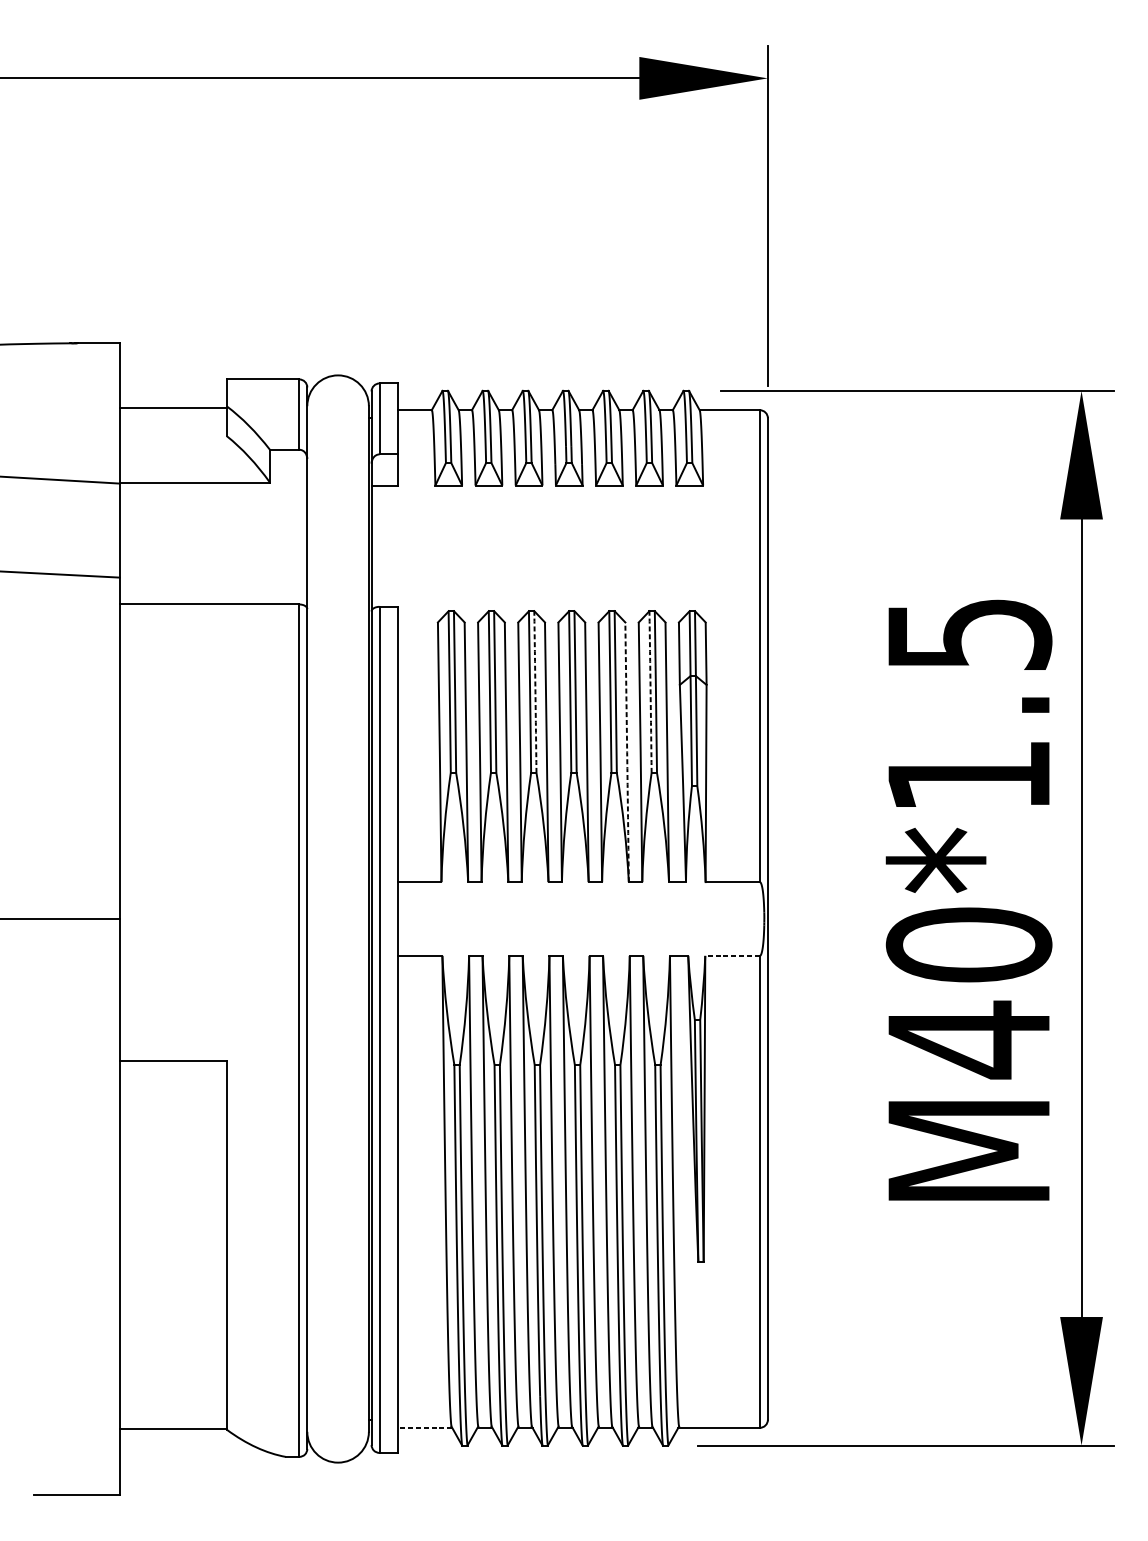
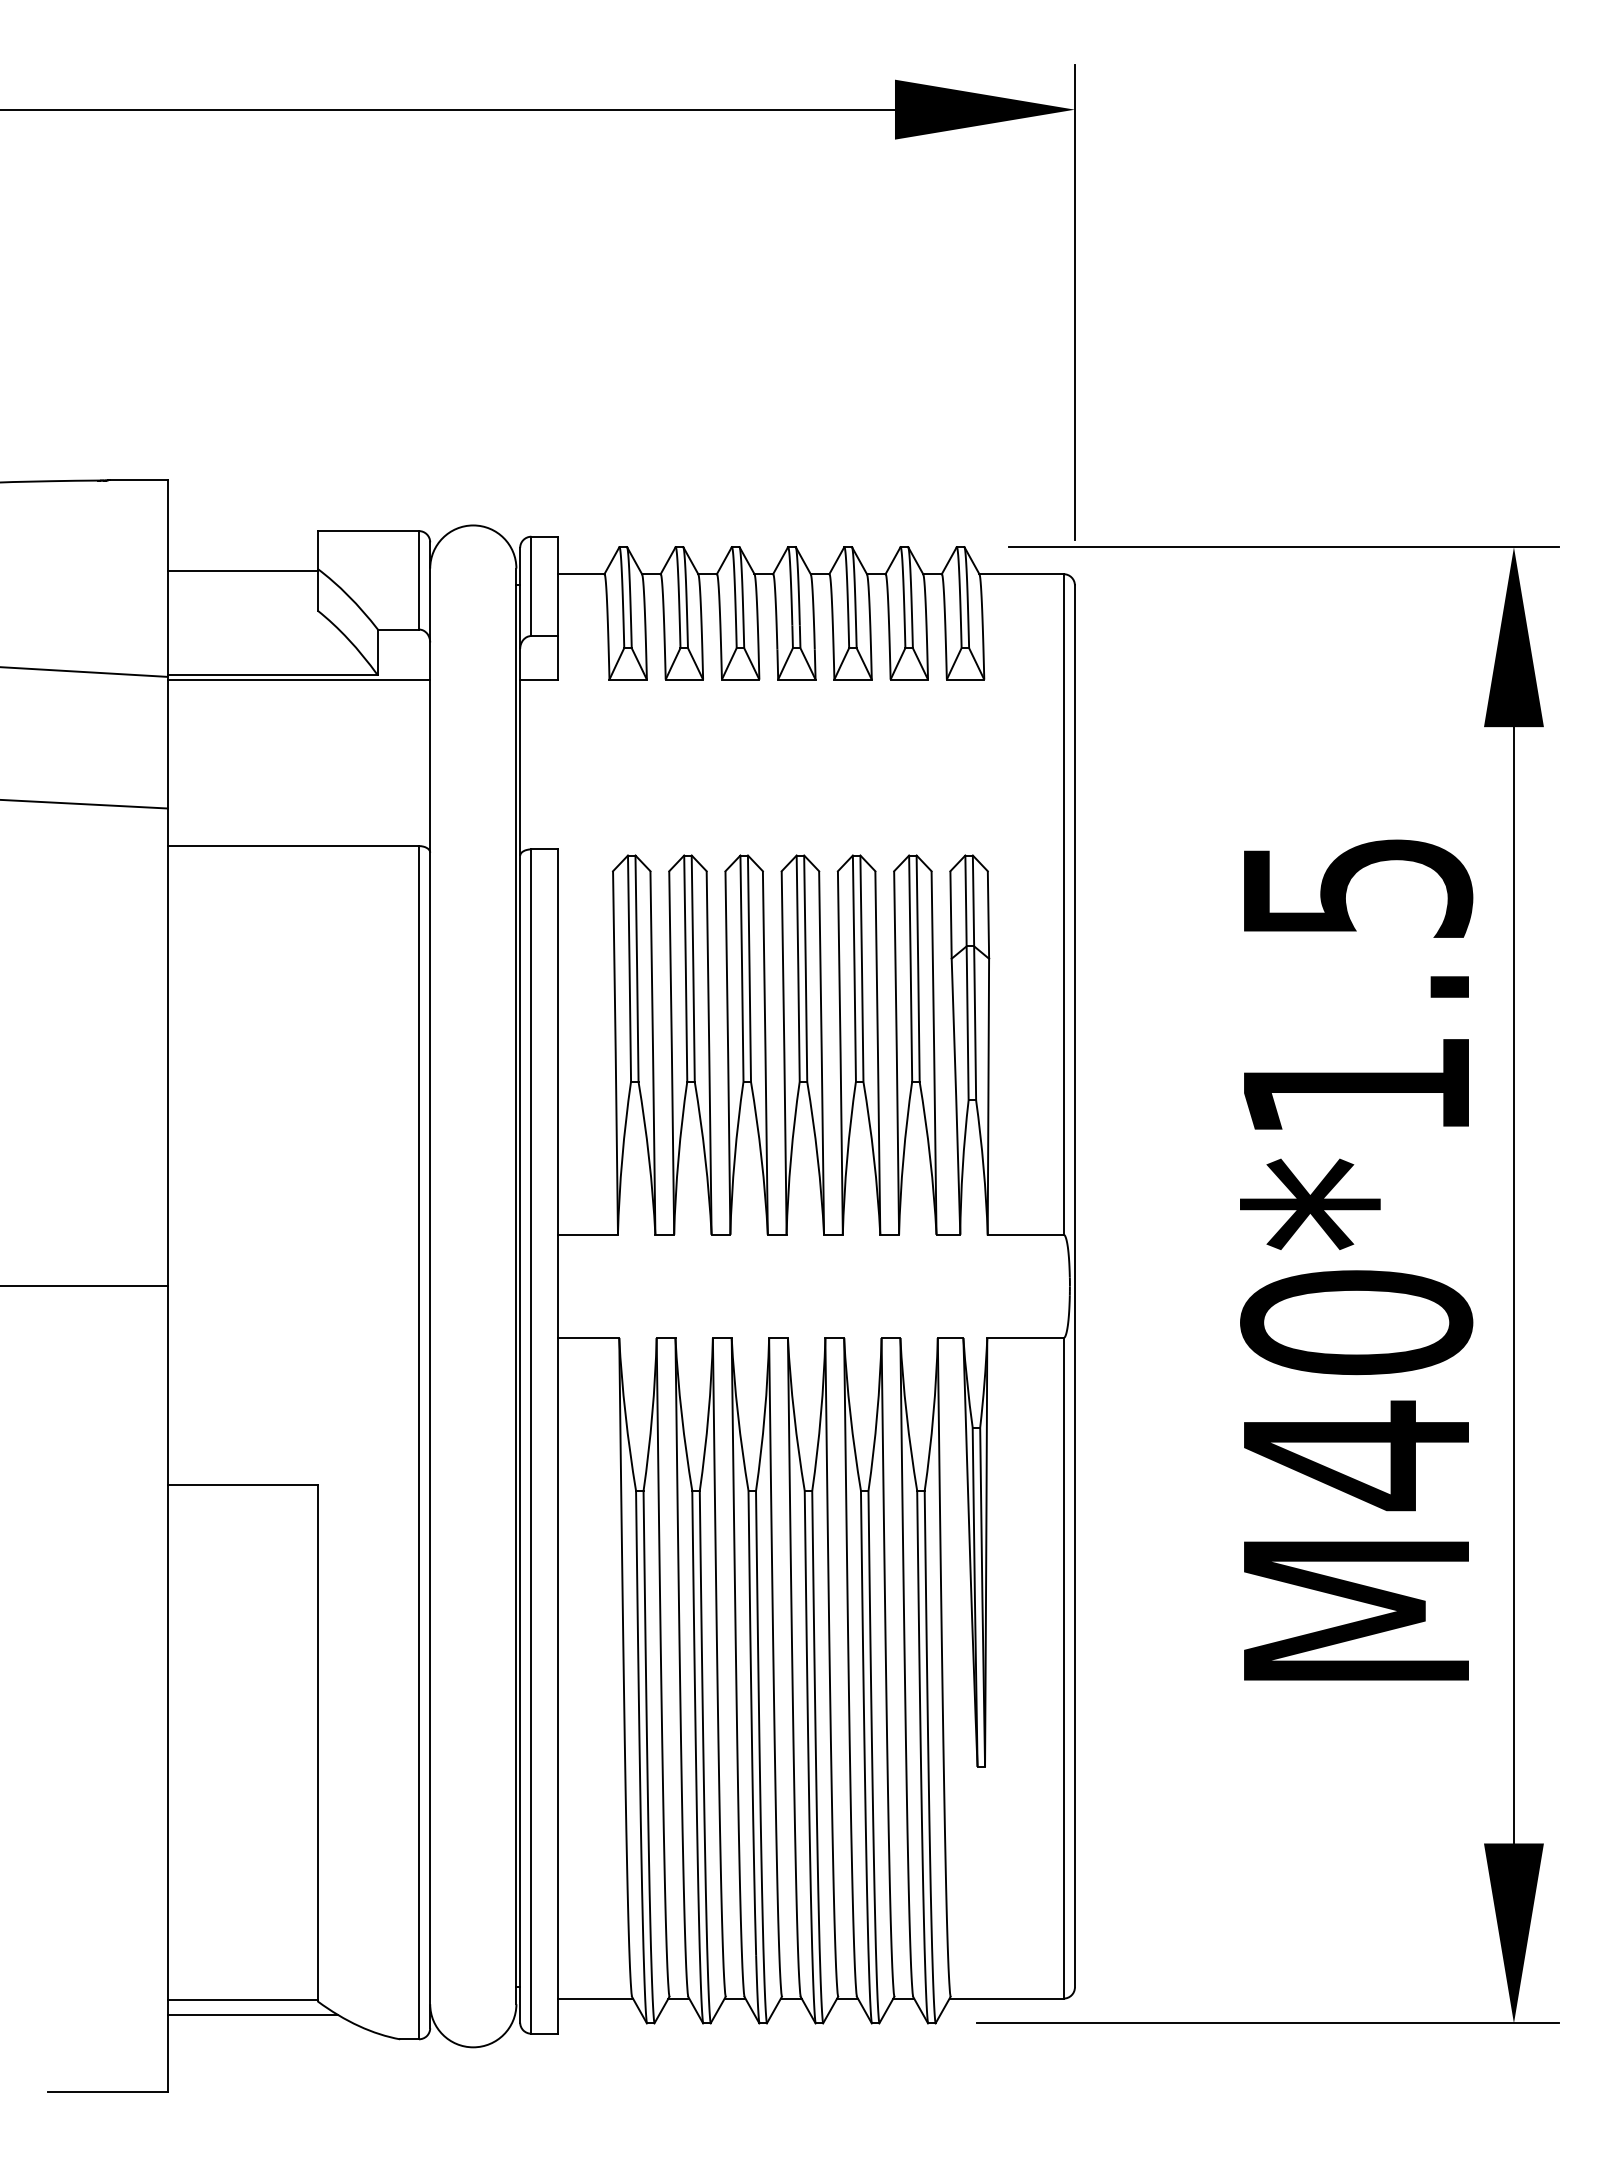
line: (213, 485) -> (298, 679), added
arc: (535, 691) -> (749, 968), dashed -> solid
arc: (650, 691) -> (910, 968), dashed -> solid
arc: (626, 752) -> (877, 1053), dashed -> solid
line: (731, 956) -> (1024, 1338), dashed -> solid
line: (425, 1427) -> (595, 1998), dashed -> solid
line: (180, 1439) -> (252, 2014), added

